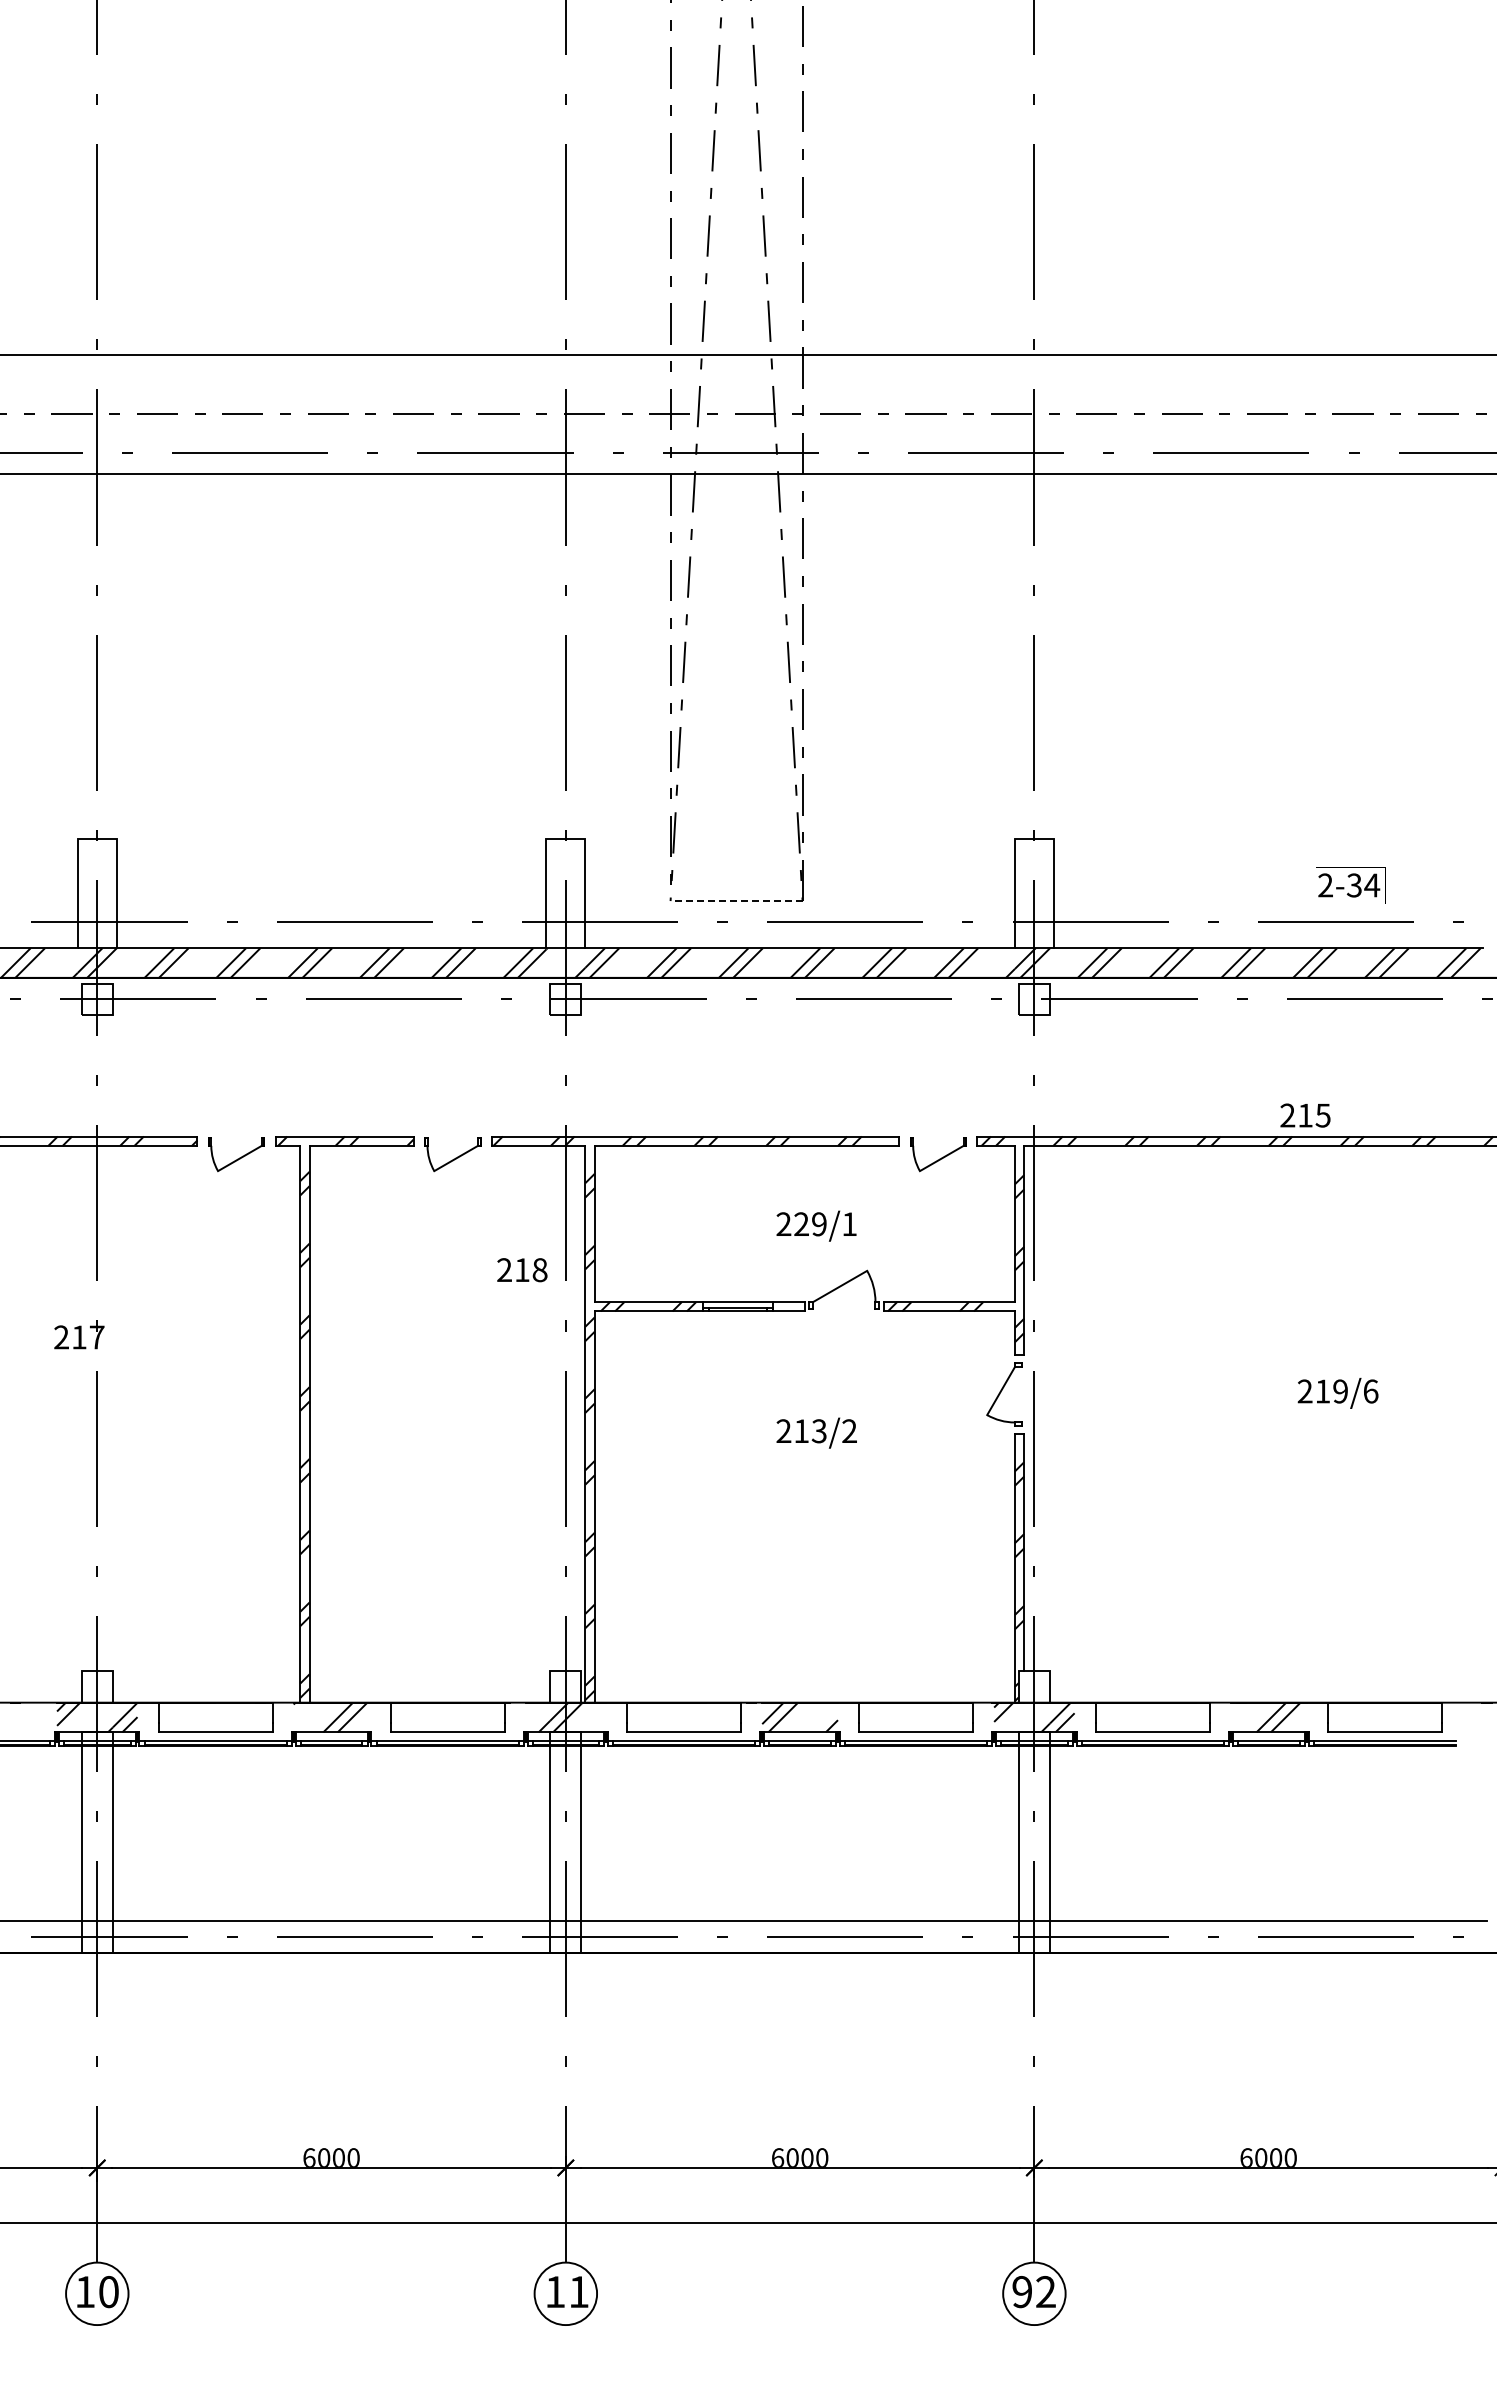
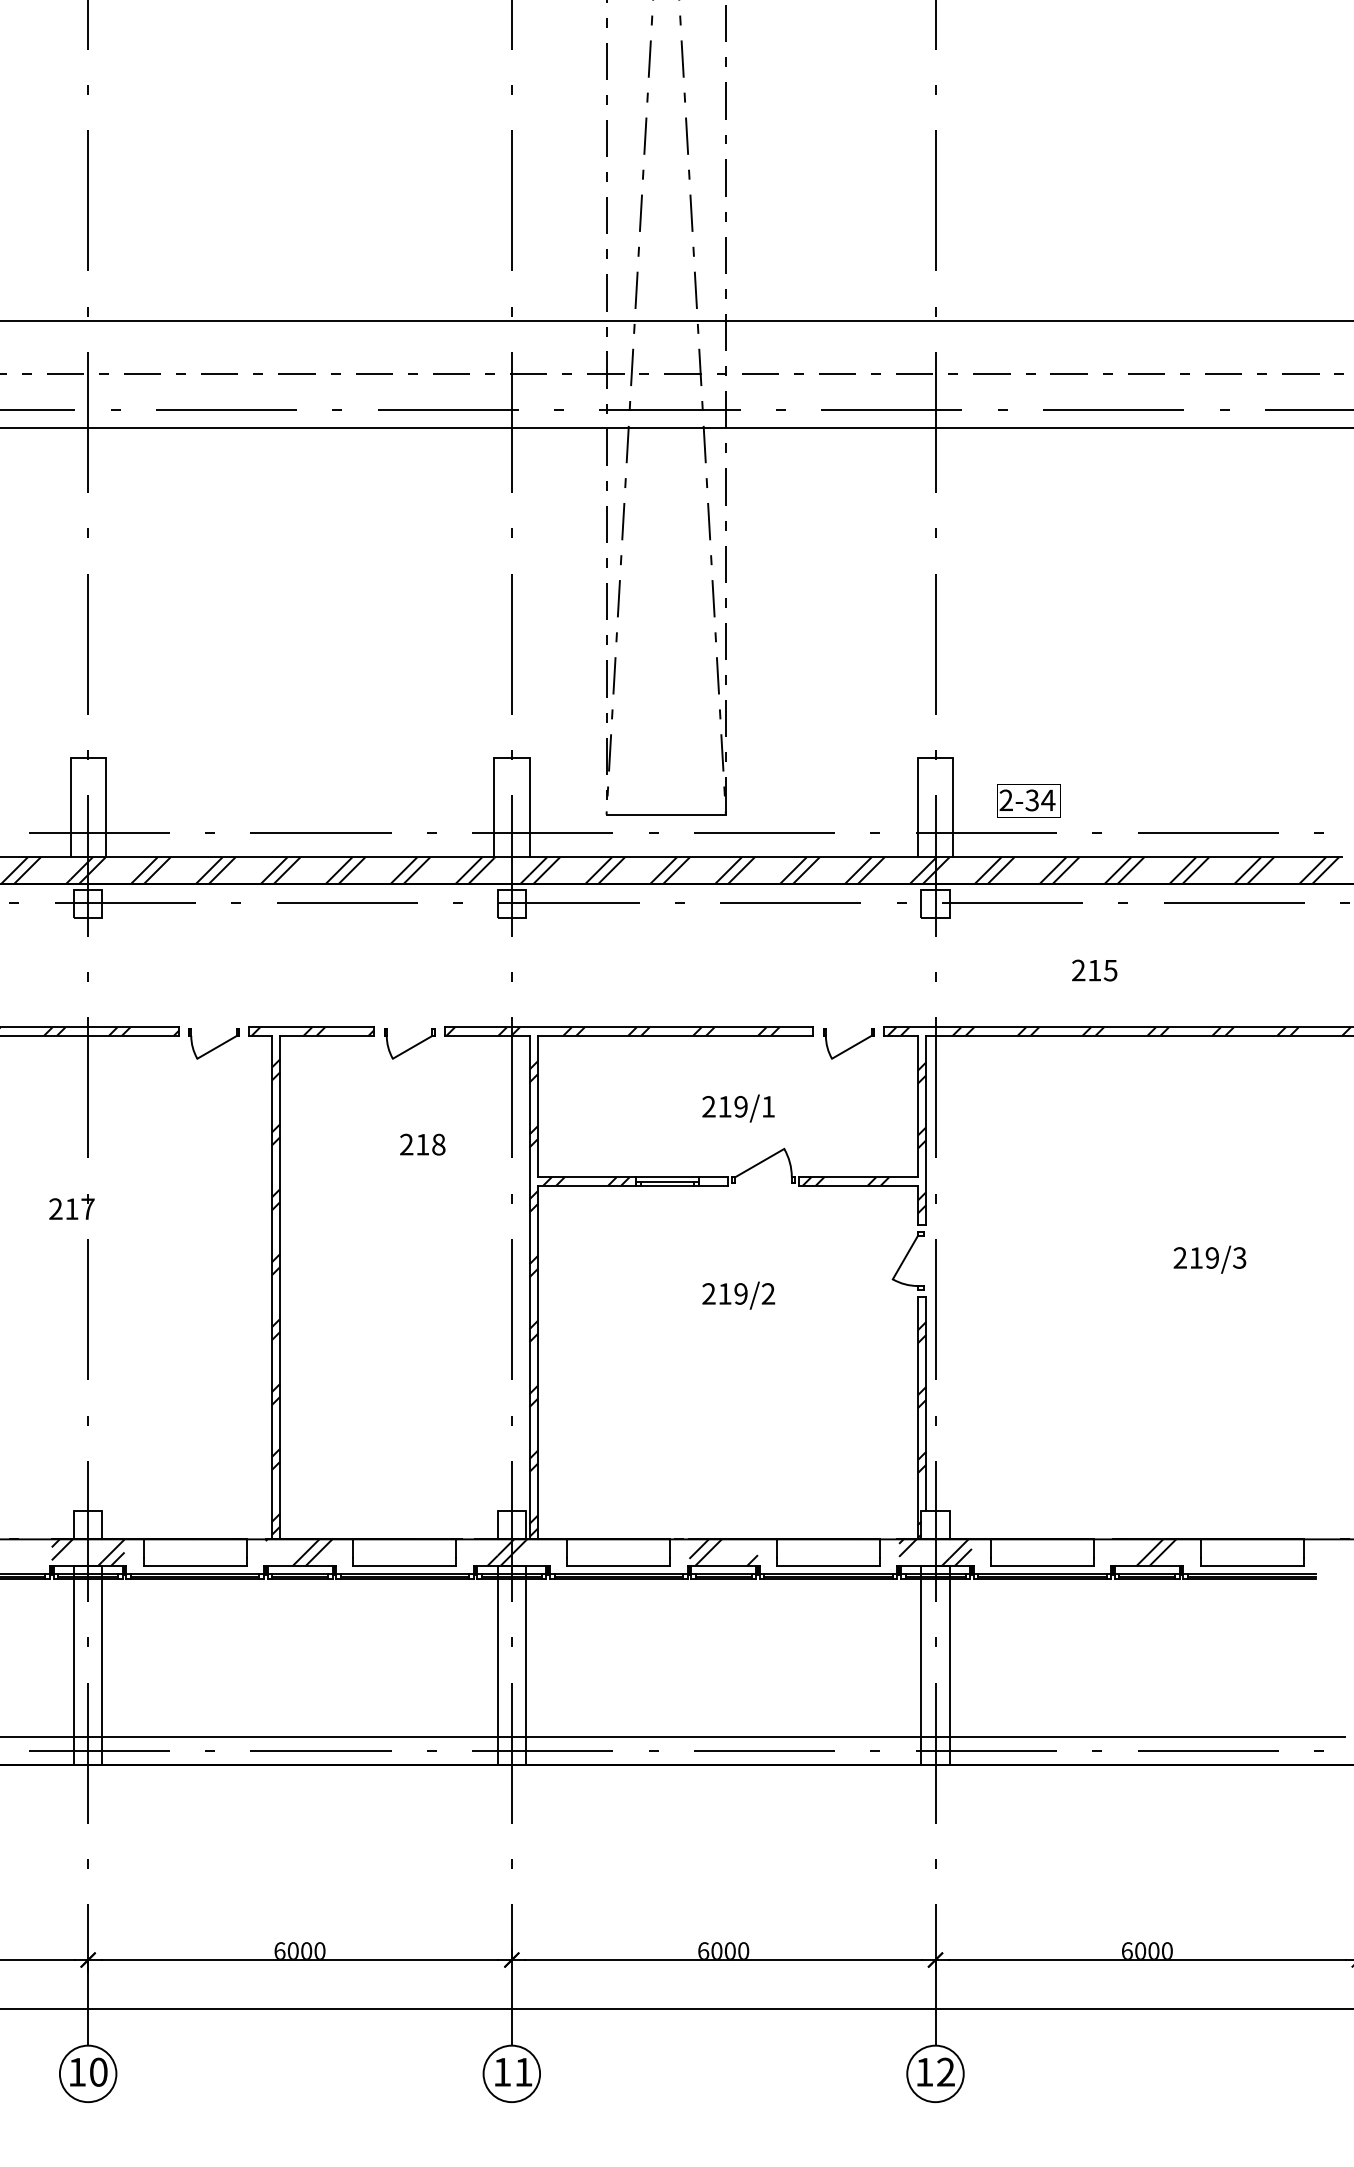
text: (1350, 885) -> (1028, 800), moved
line: (736, 901) -> (666, 814), dashed -> solid
text: (1305, 1115) -> (1094, 970), moved
text: (801, 1223) -> (724, 1106), 229/1 -> 219/1
text: (522, 1270) -> (422, 1144), moved
text: (1370, 1391) -> (1239, 1258), 219/6 -> 219/3
text: (818, 1431) -> (740, 1294), 213/2 -> 219/2
text: (1021, 2292) -> (923, 2072), 92 -> 12

